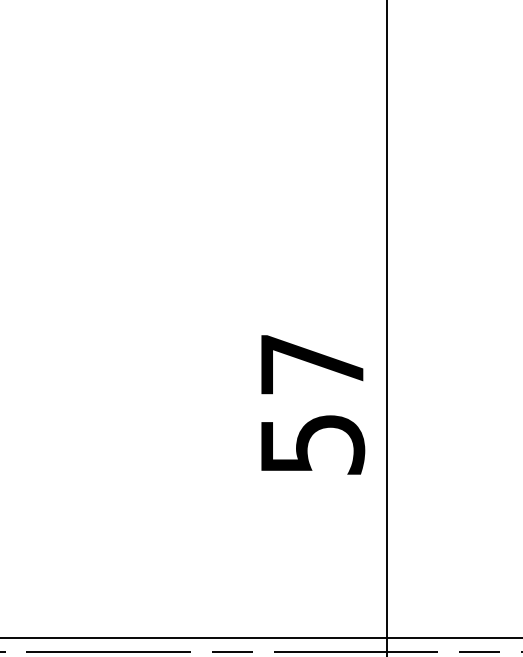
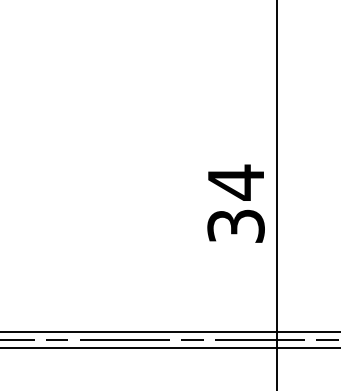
text: (311, 402) -> (235, 203), 57 -> 34

